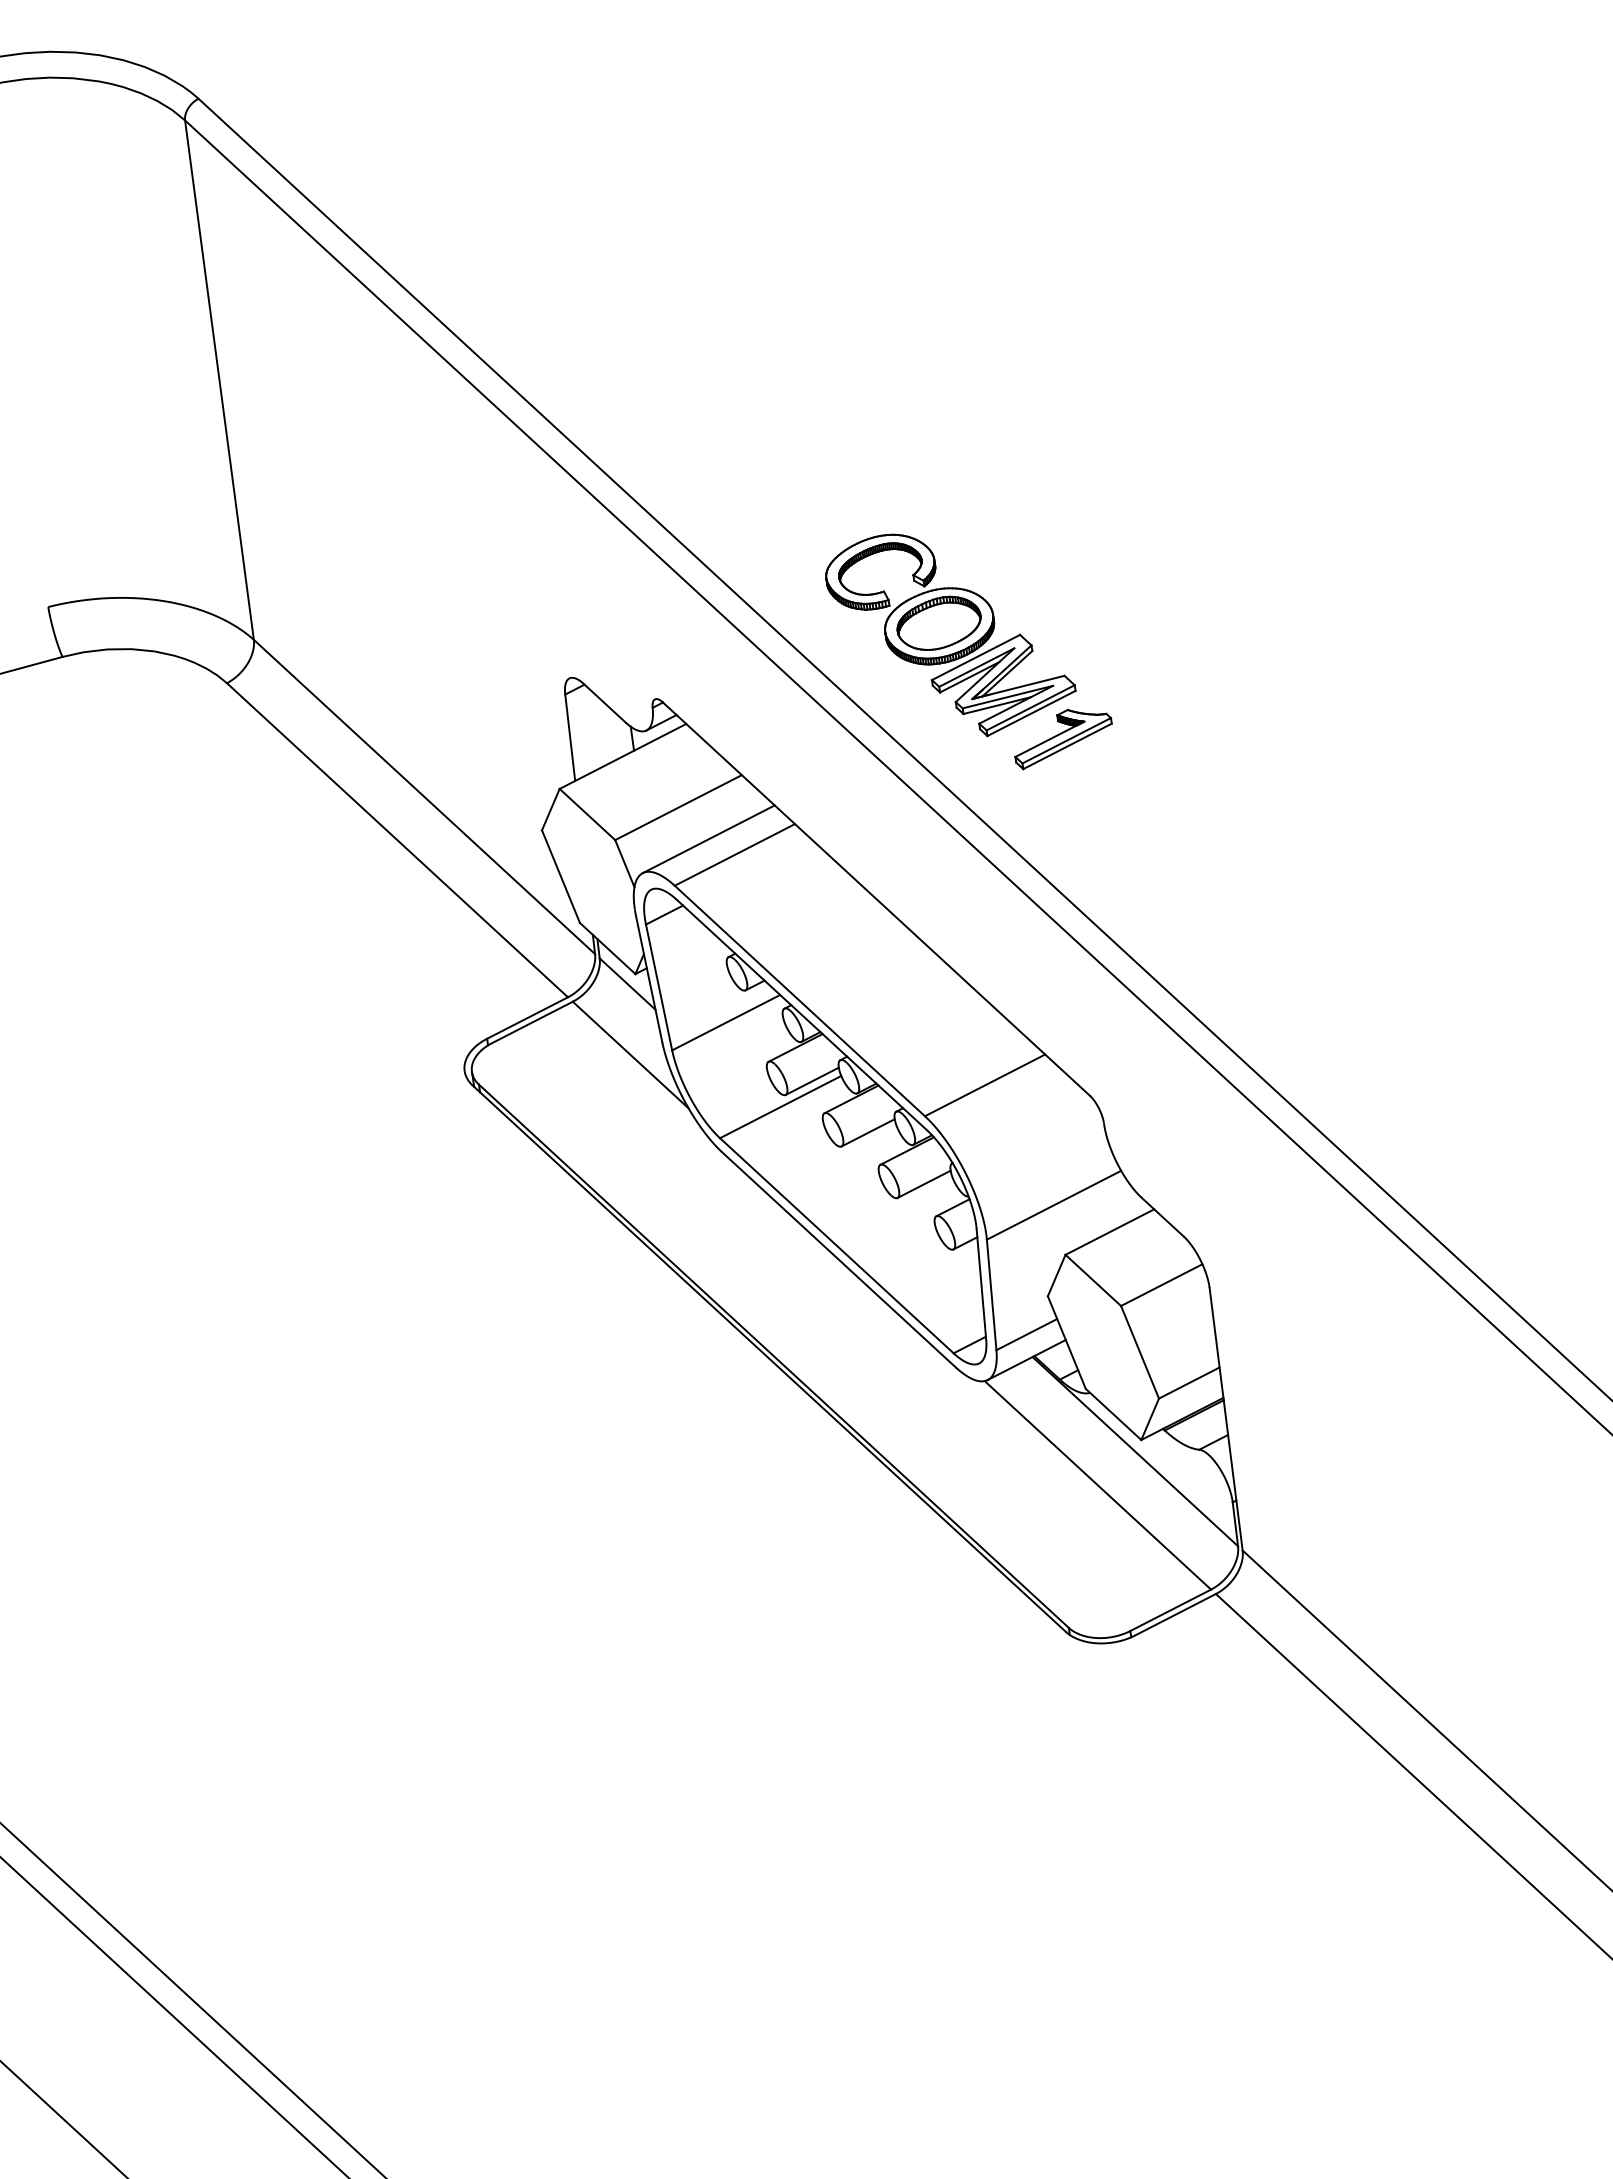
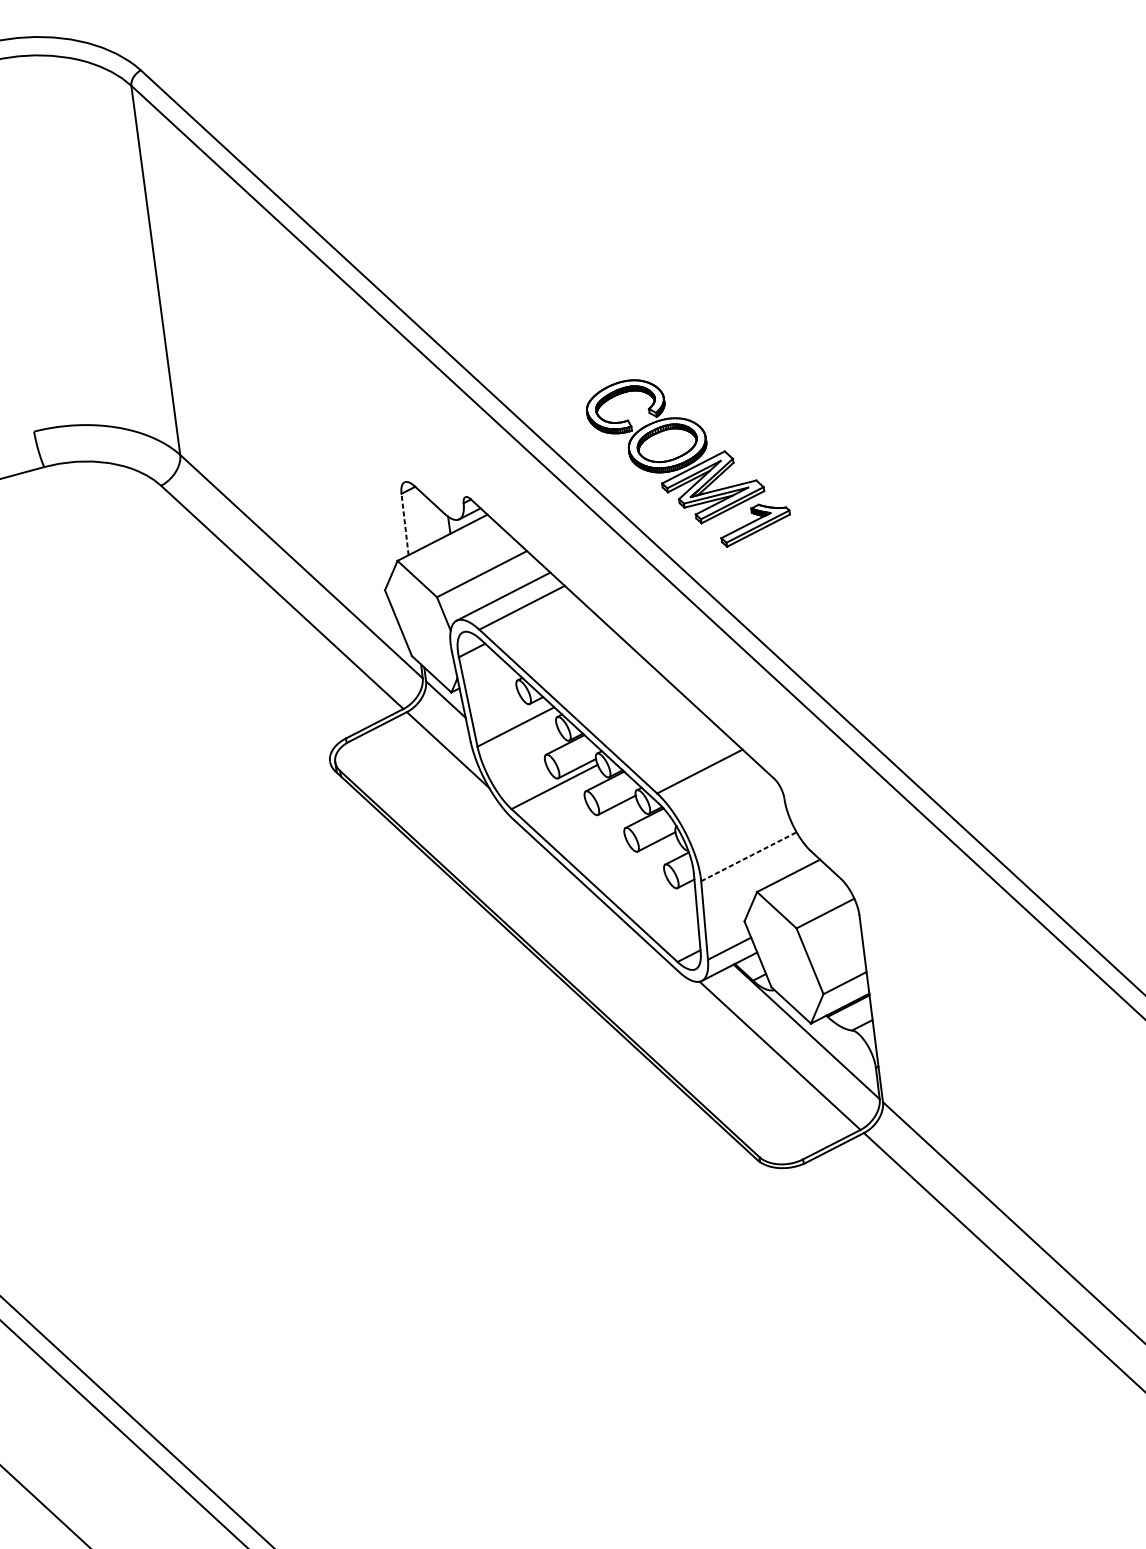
line: (570, 737) -> (405, 524), solid -> dashed
line: (1054, 1205) -> (749, 856), solid -> dashed

